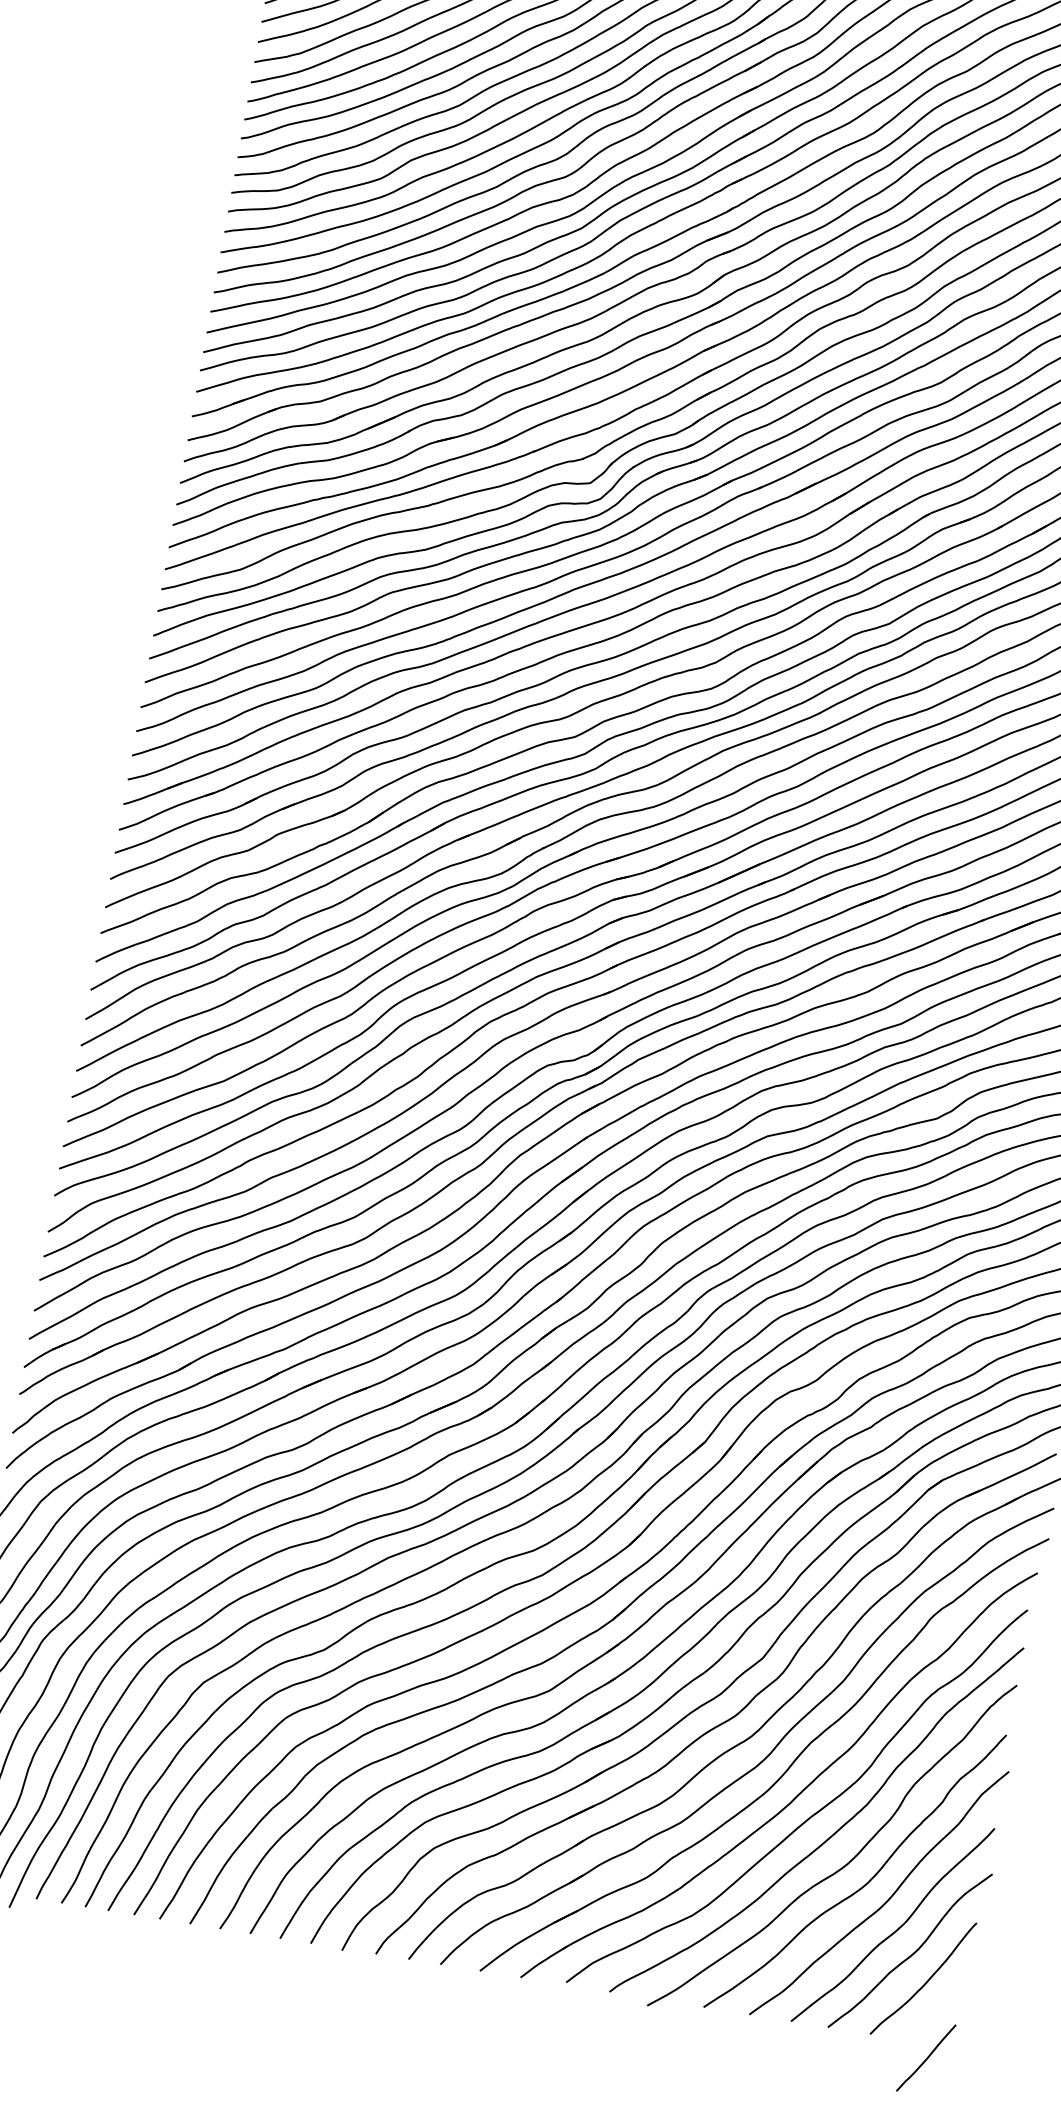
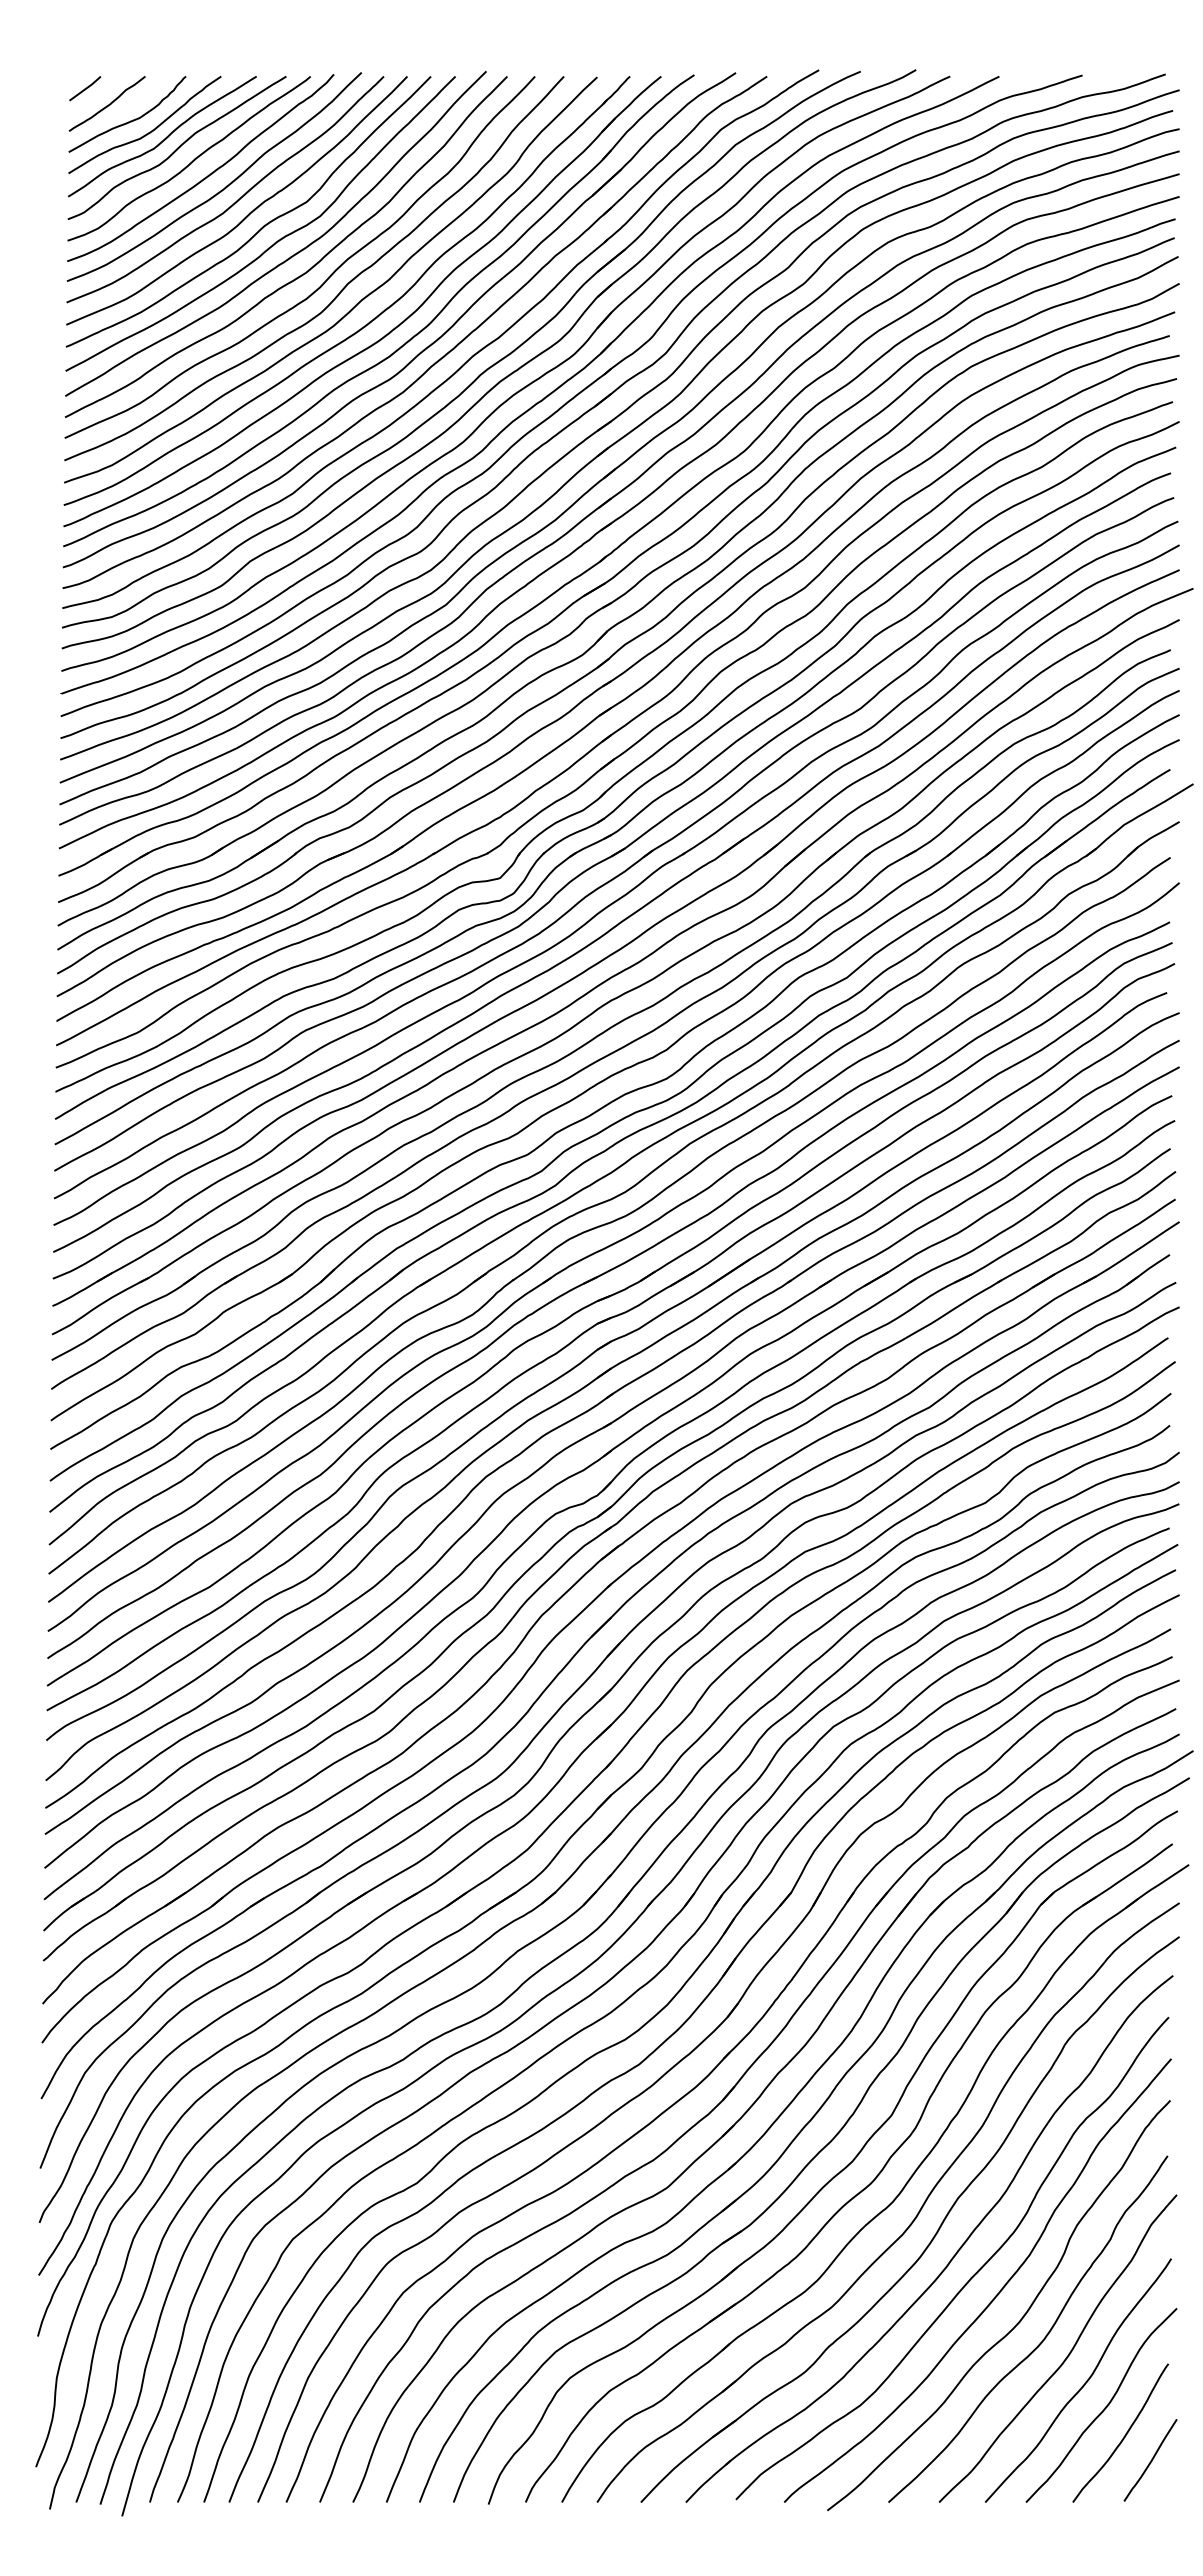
curve: (926, 2058) -> (1150, 2460), moved

